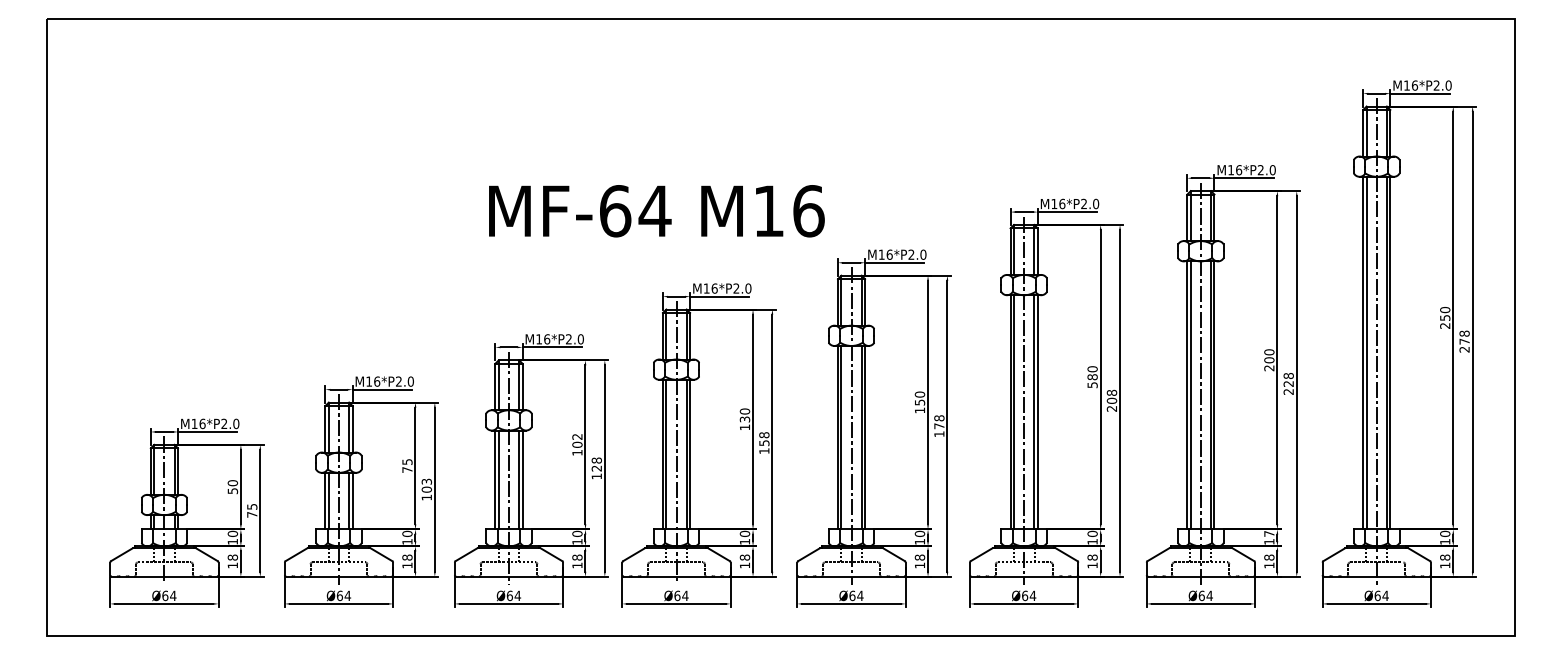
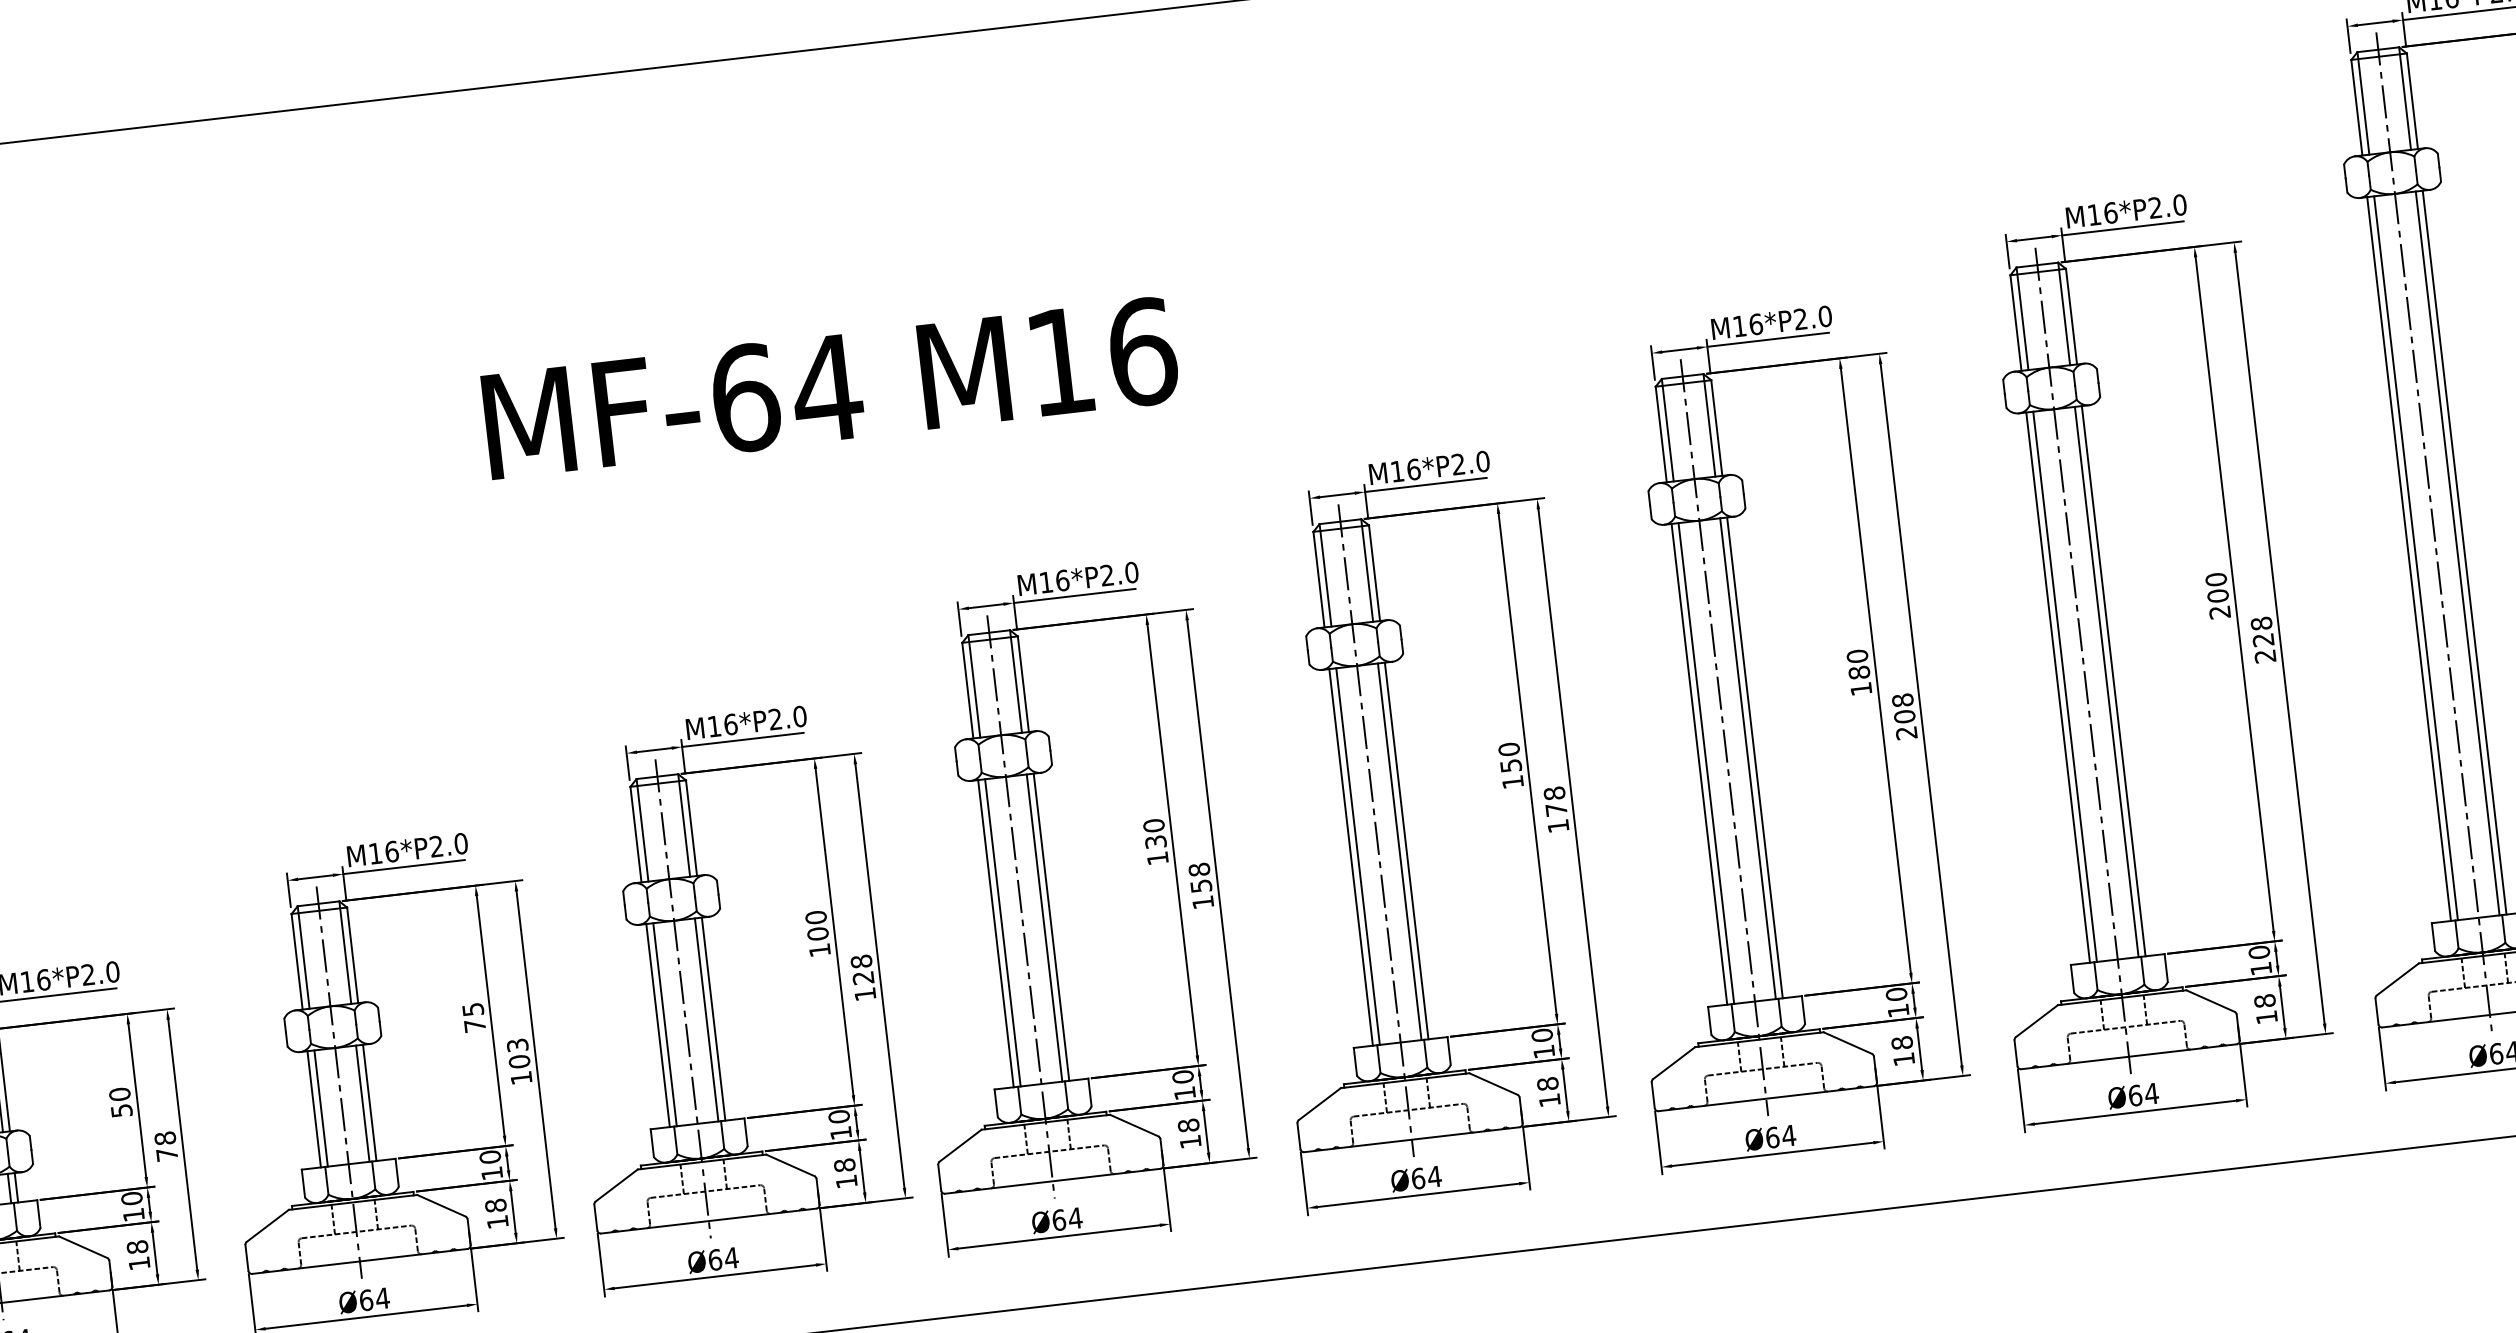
text: (656, 211) -> (829, 388), moved
text: (1092, 385) -> (1861, 689), 580 -> 180
text: (577, 436) -> (816, 916), 102 -> 100
text: (252, 506) -> (165, 1137), 75 -> 78
text: (1269, 533) -> (2259, 951), 17 -> 10

